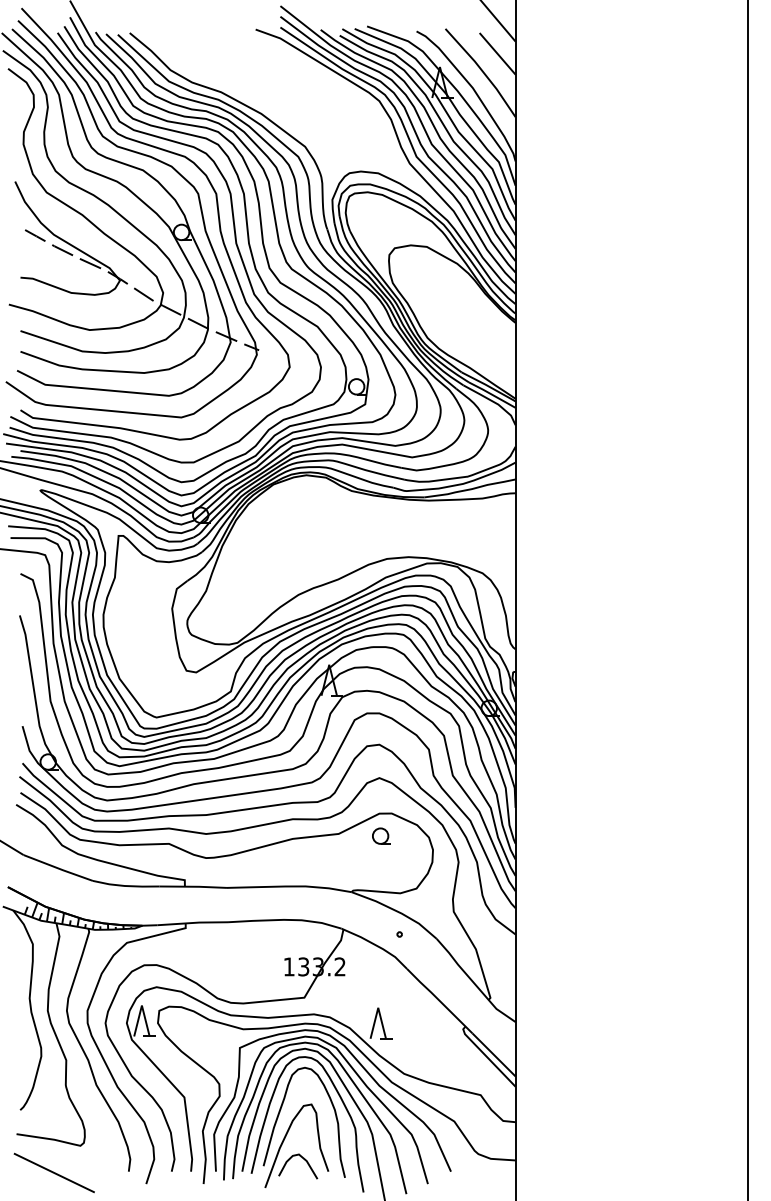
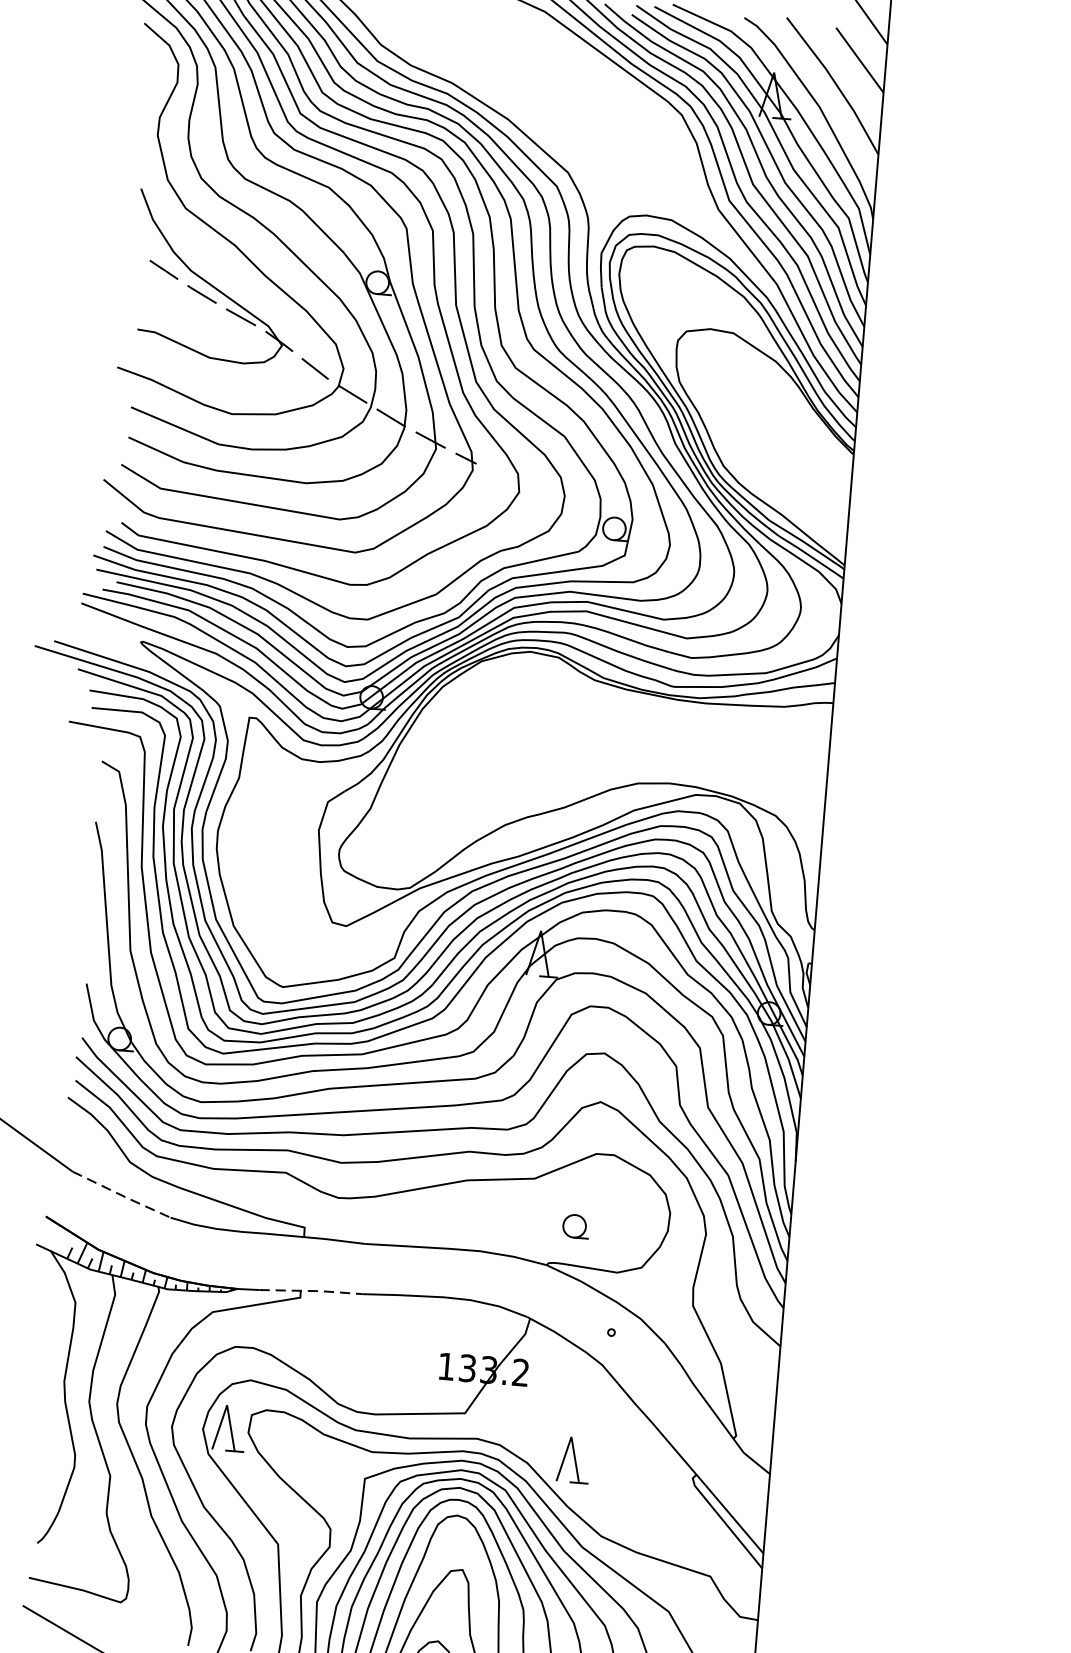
part: (381, 835) -> (575, 1225), moved
line: (58, 868) -> (121, 1195), solid -> dashed
line: (193, 922) -> (312, 1290), solid -> dashed

